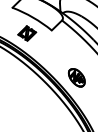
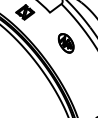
part: (76, 77) -> (65, 42), moved

